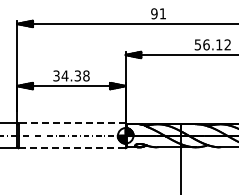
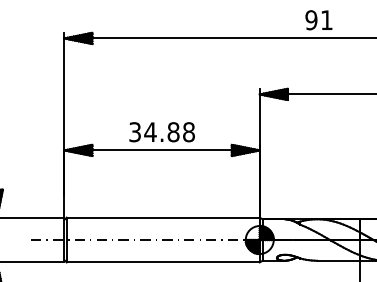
text: (77, 75) -> (172, 131), 34.38 -> 34.88
line: (72, 123) -> (163, 217), dashed -> solid
line: (72, 148) -> (163, 262), dashed -> solid

